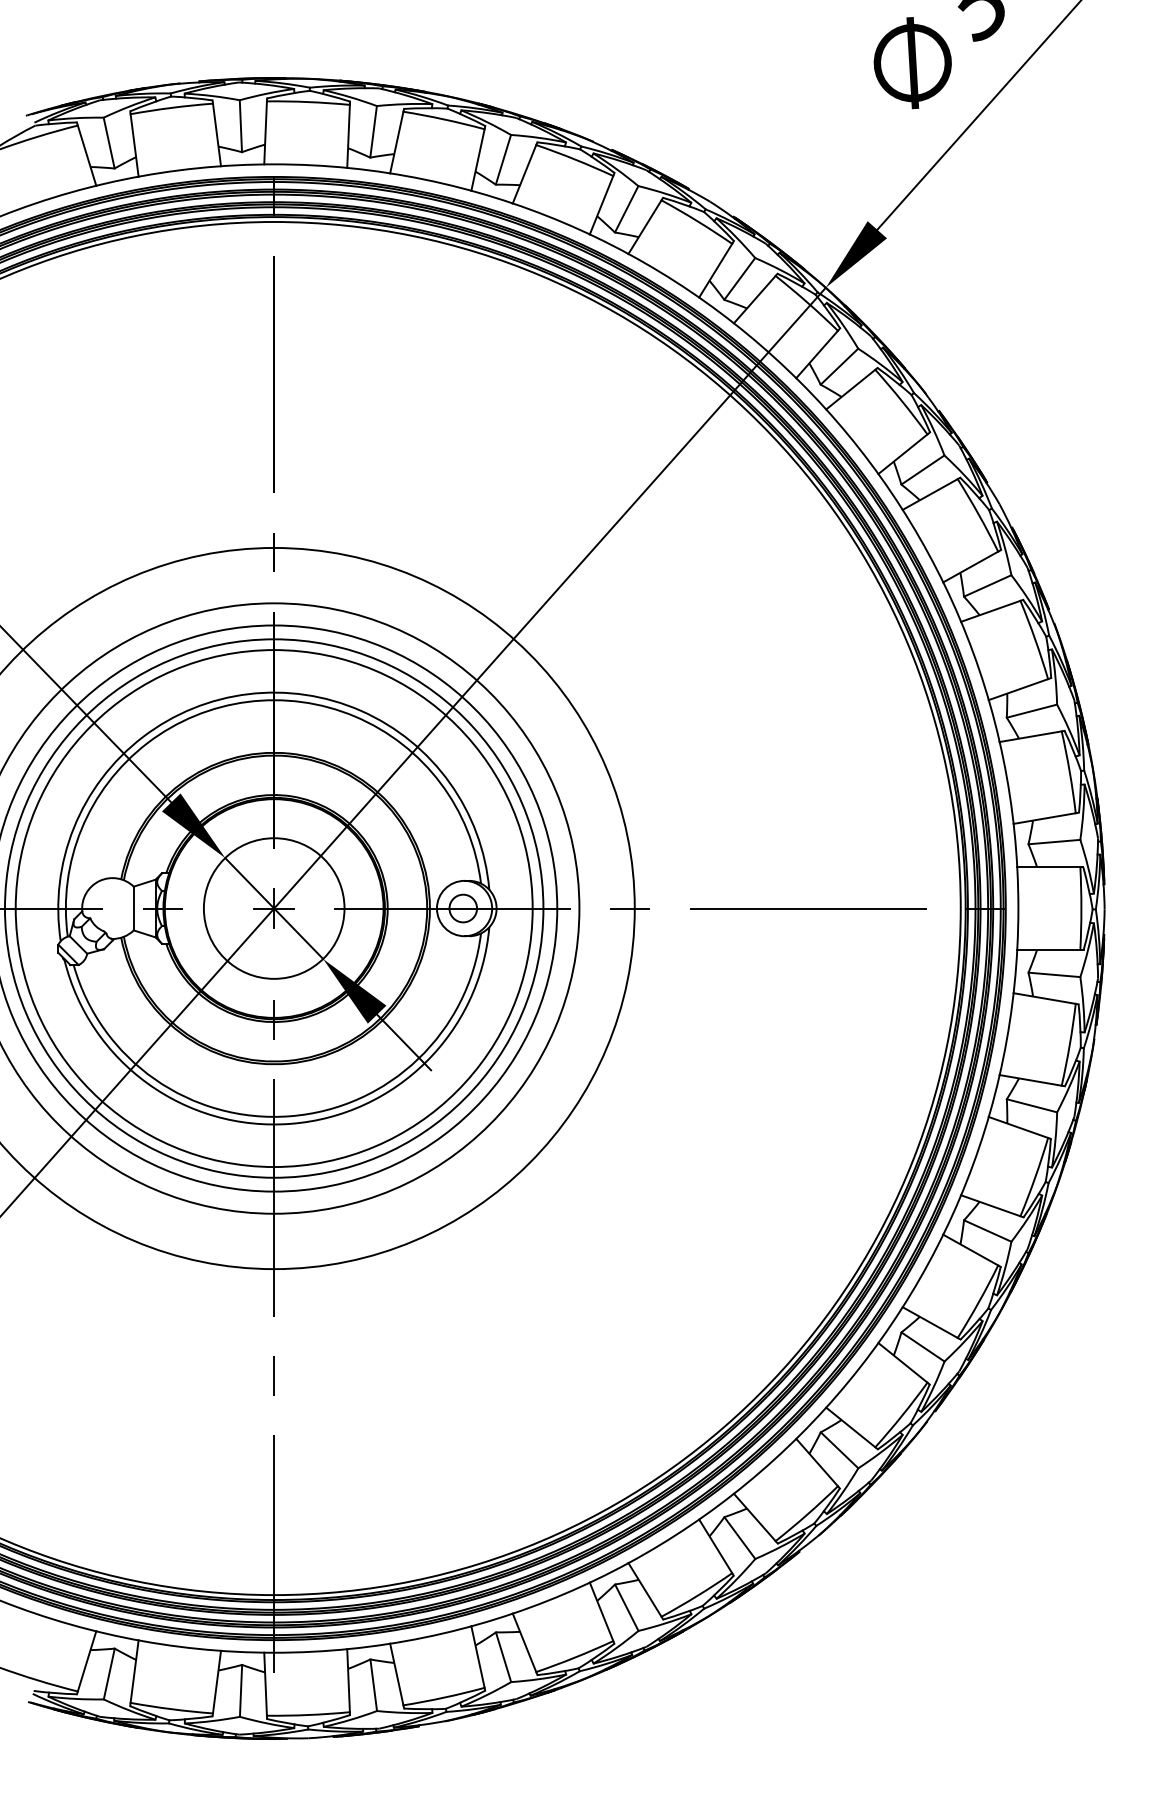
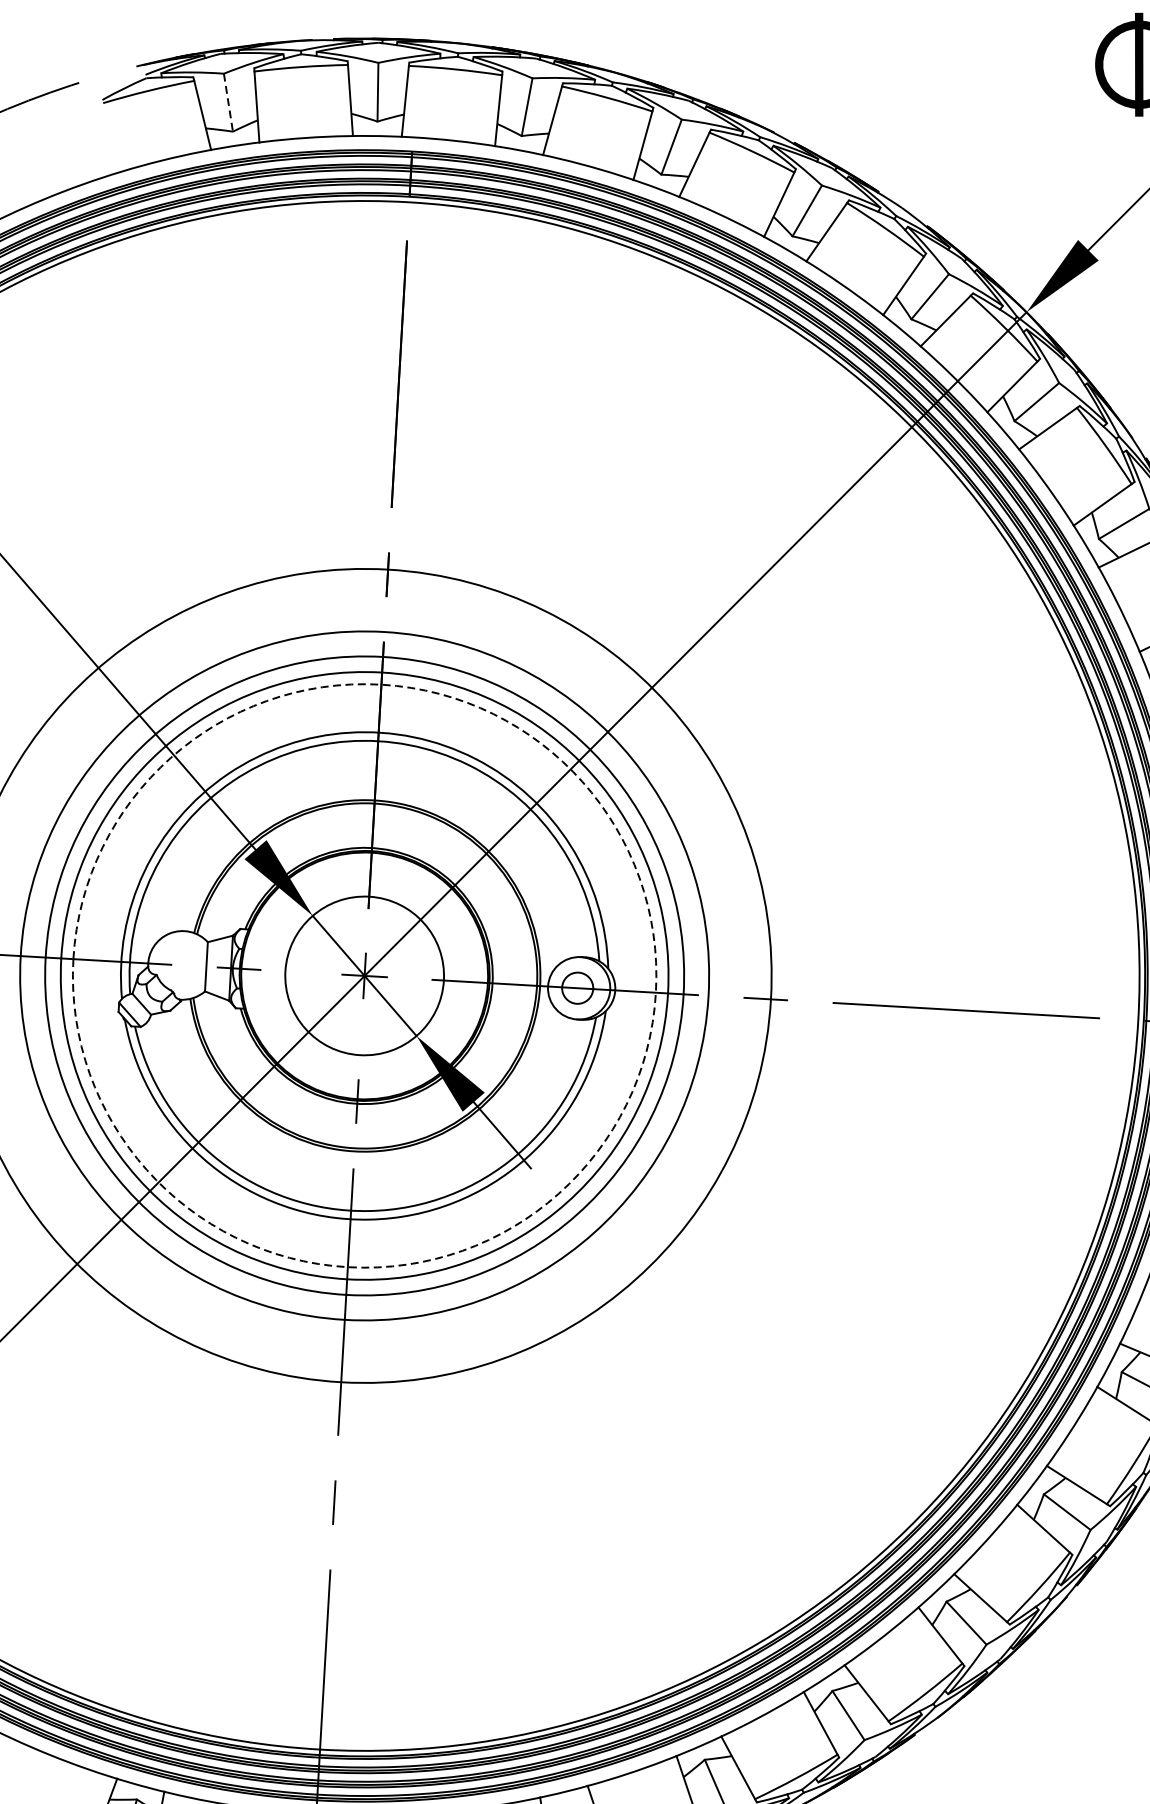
line: (109, 143) -> (228, 103), solid -> dashed
circle: (273, 908) -> (363, 975), solid -> dashed

